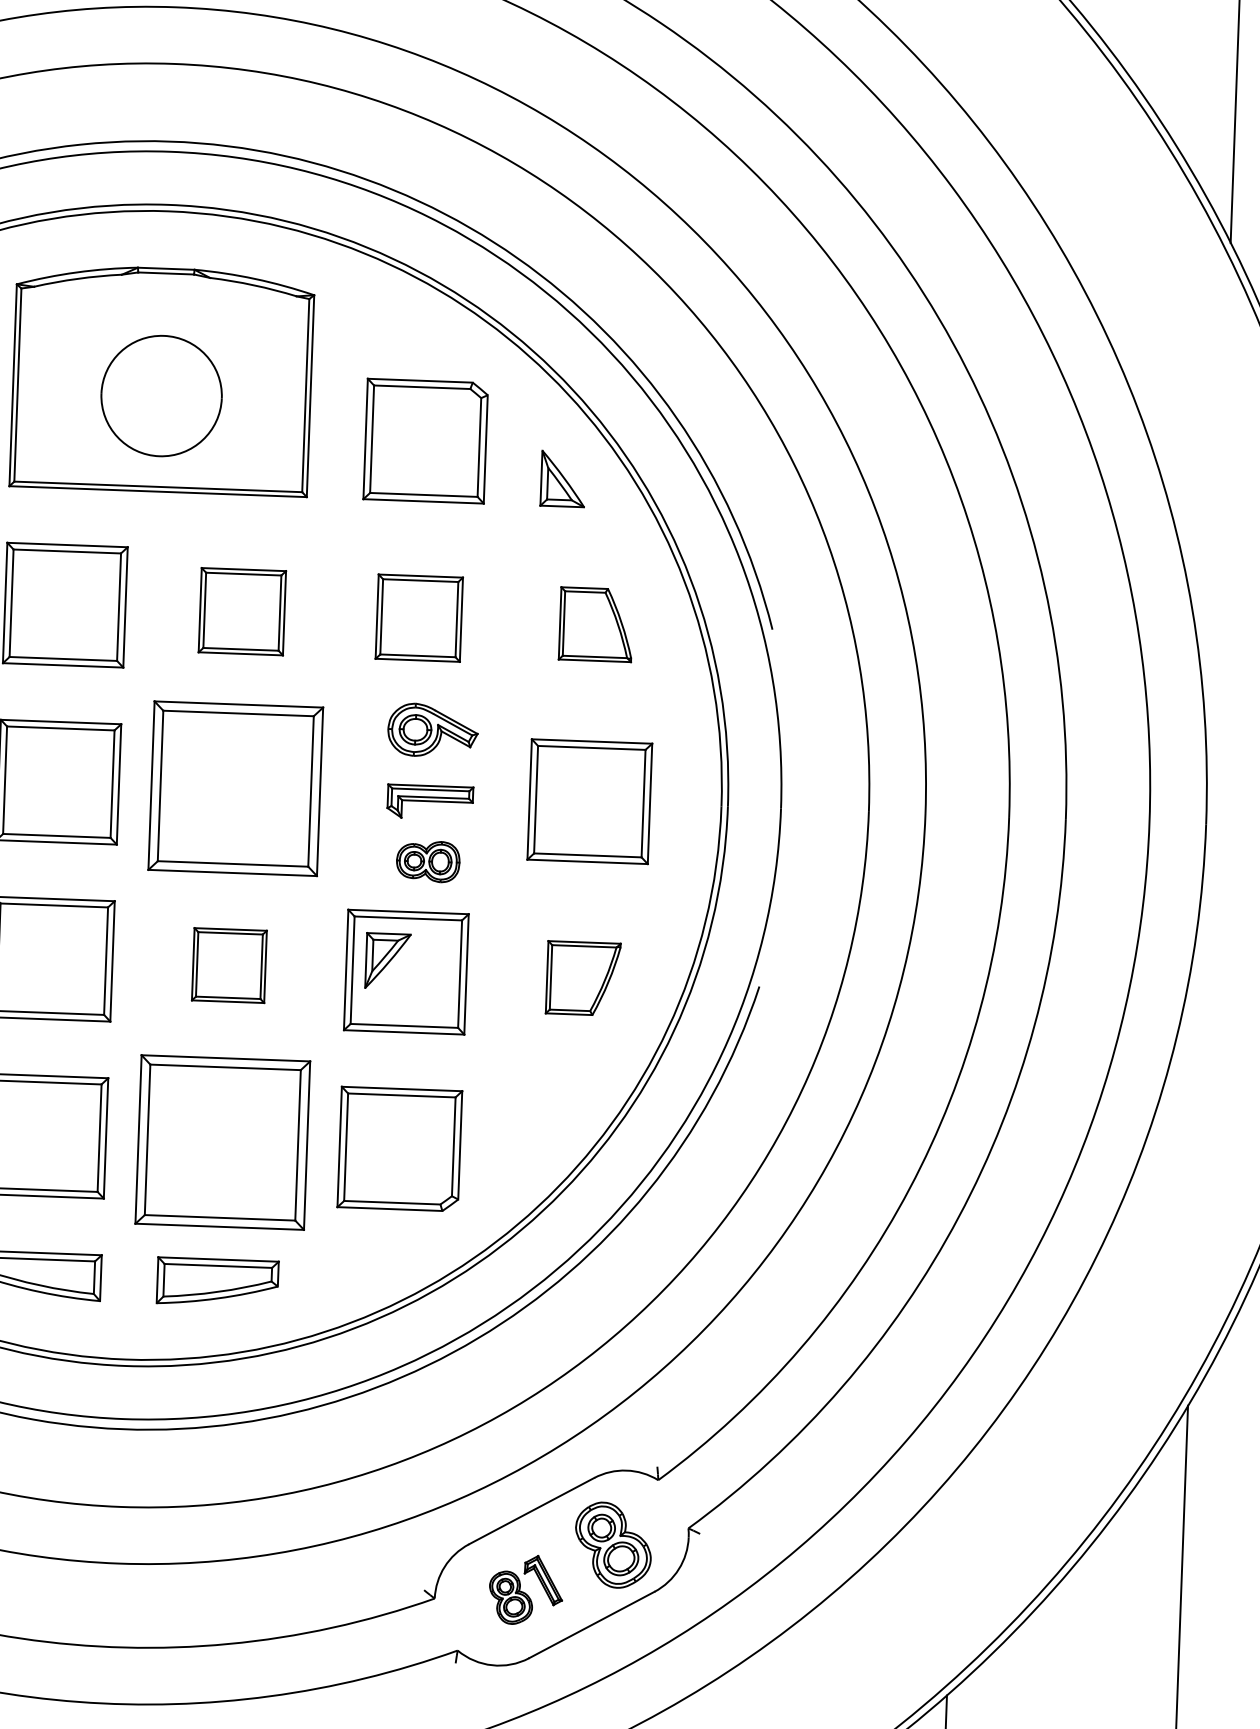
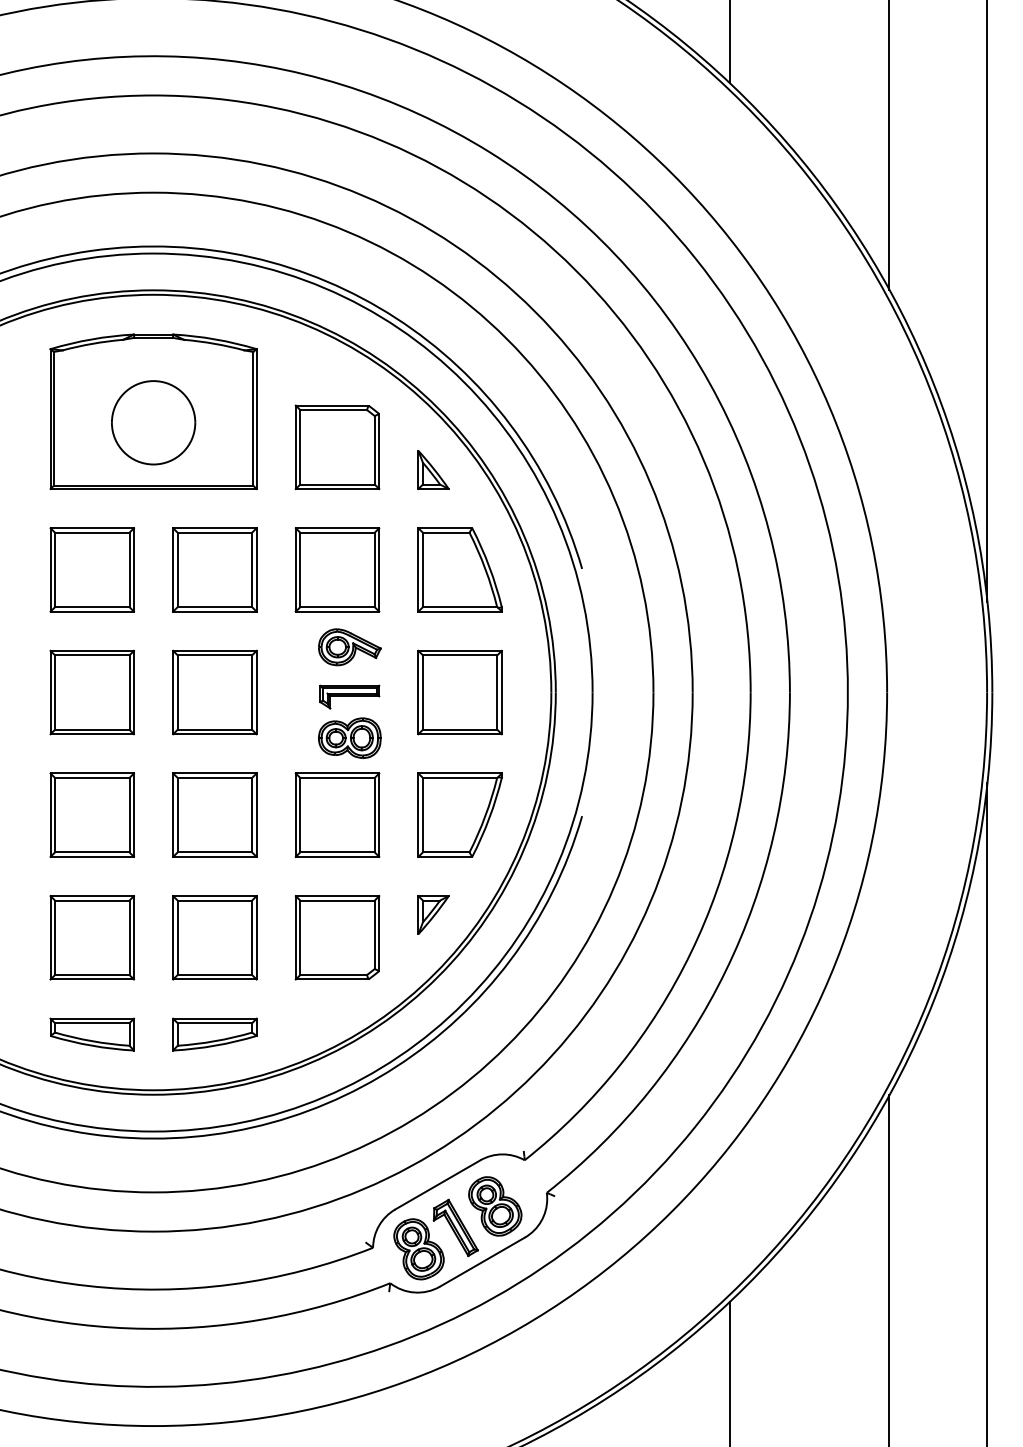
part: (241, 611) -> (214, 569), size x1.43
part: (419, 617) -> (337, 569), size x1.43
part: (595, 624) -> (459, 569), size x1.67
part: (235, 788) -> (214, 692), size x0.71
part: (427, 860) -> (349, 737), size x1.43
part: (387, 960) -> (433, 914), moved
part: (228, 964) -> (214, 814), size x1.67
part: (582, 977) -> (459, 814), size x1.67
part: (222, 1142) -> (214, 937), size x0.71
part: (525, 1589) -> (435, 1239), size x1.67

